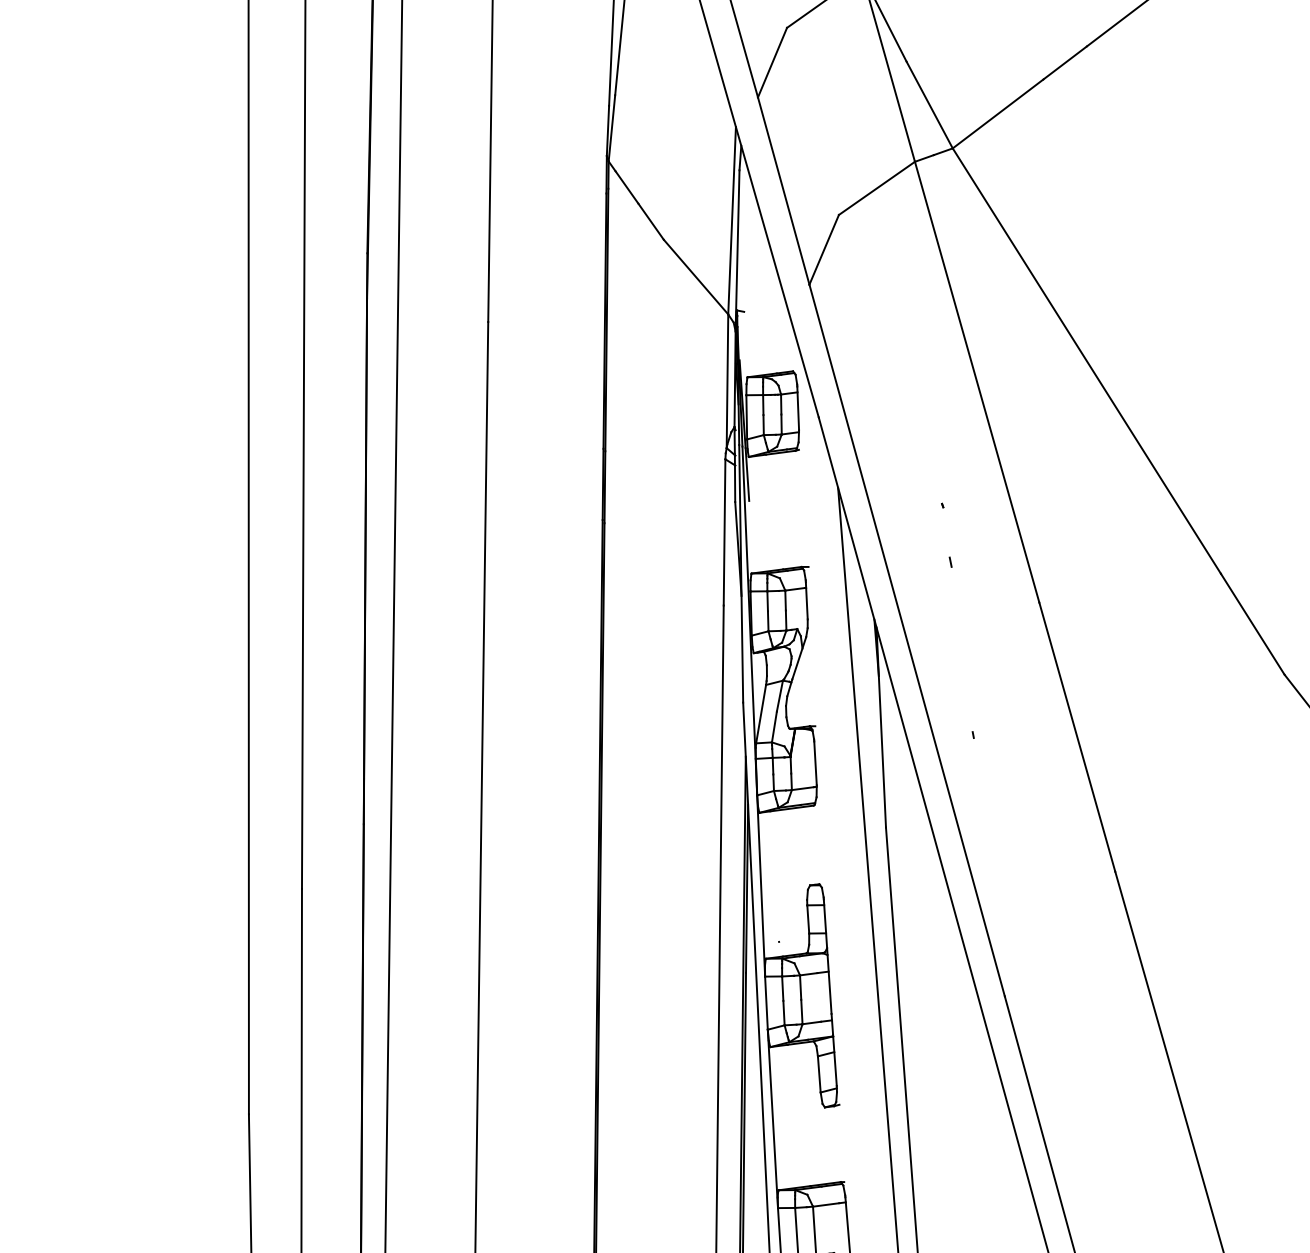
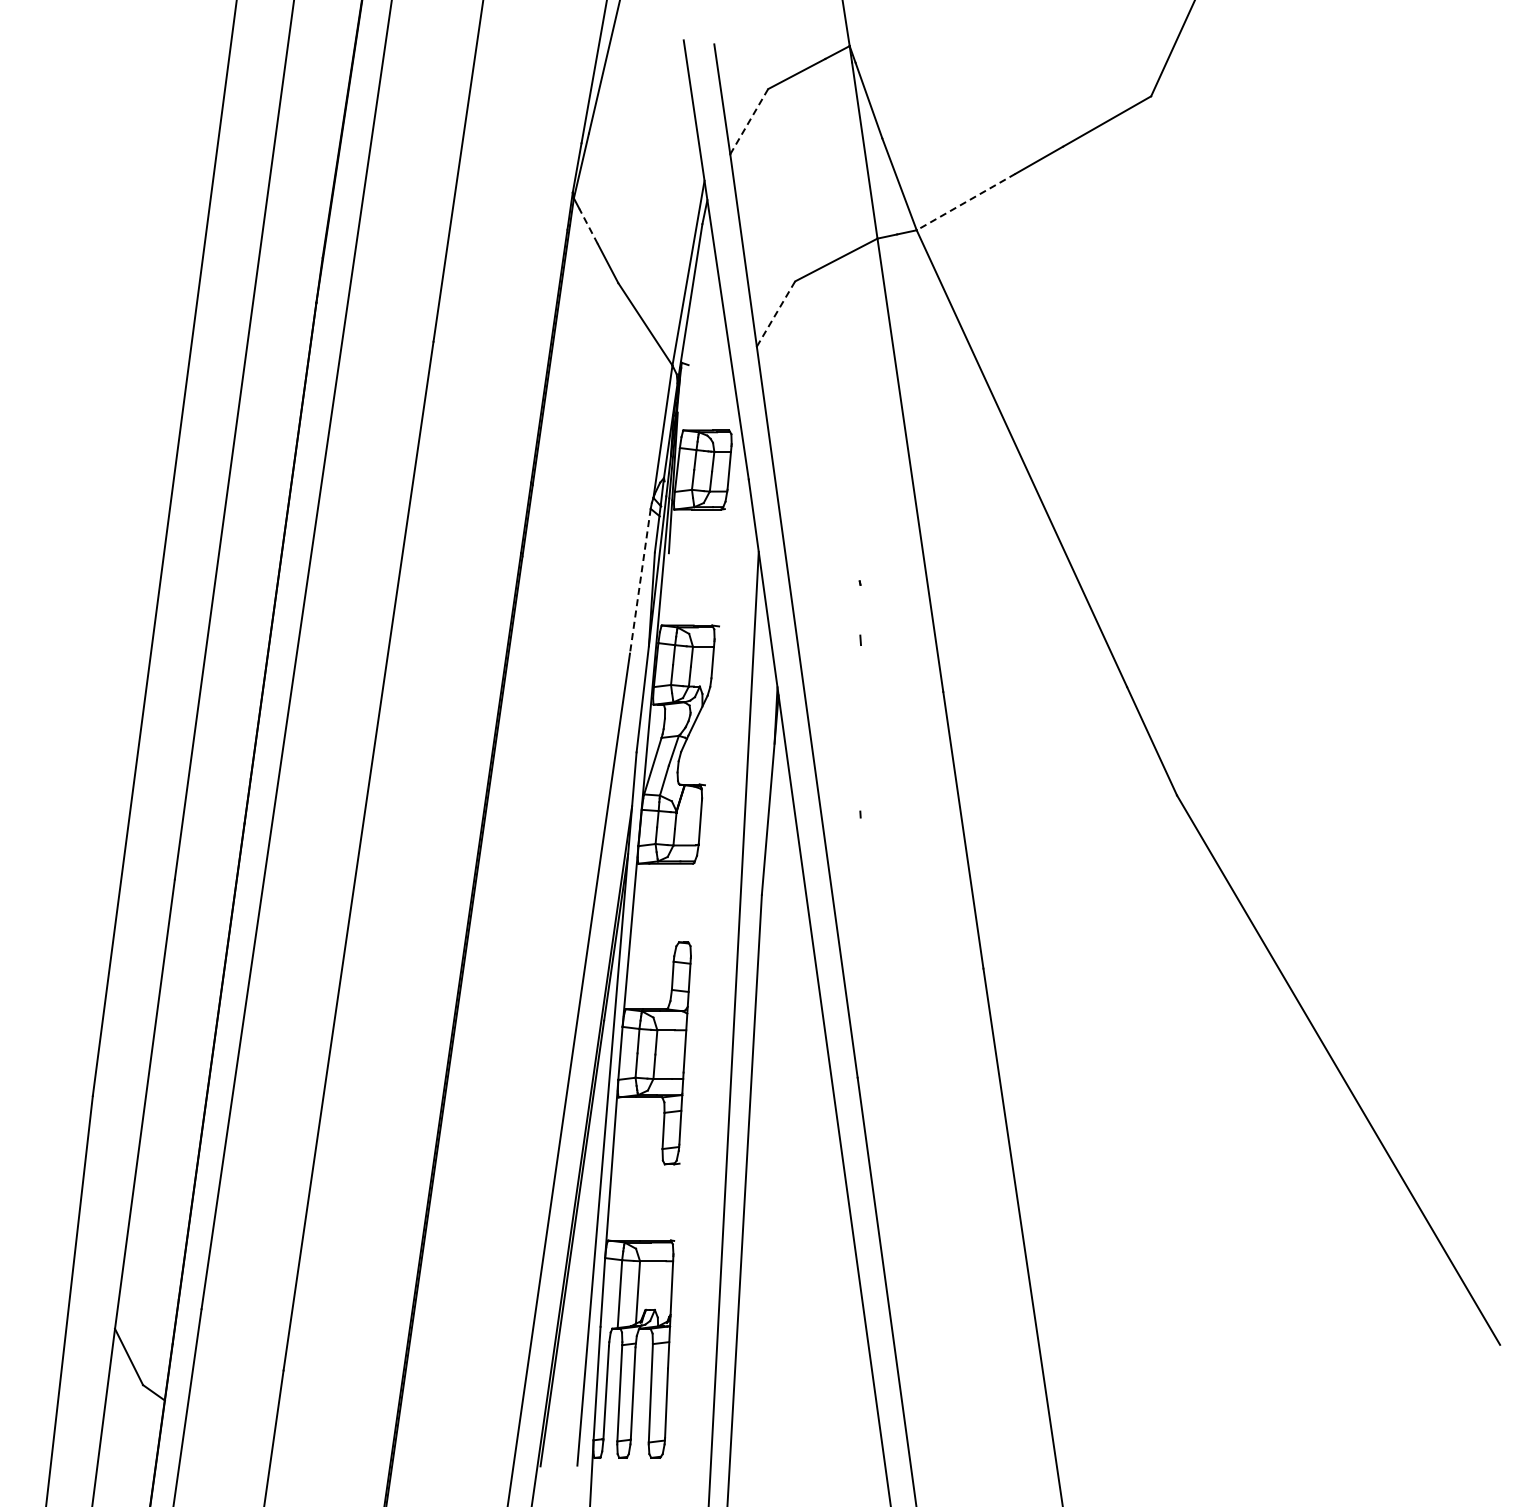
line: (772, 62) -> (749, 121), solid -> dashed
line: (998, 114) -> (966, 202), solid -> dashed
line: (626, 187) -> (588, 226), solid -> dashed
line: (824, 250) -> (776, 314), solid -> dashed
line: (724, 532) -> (640, 581), solid -> dashed

